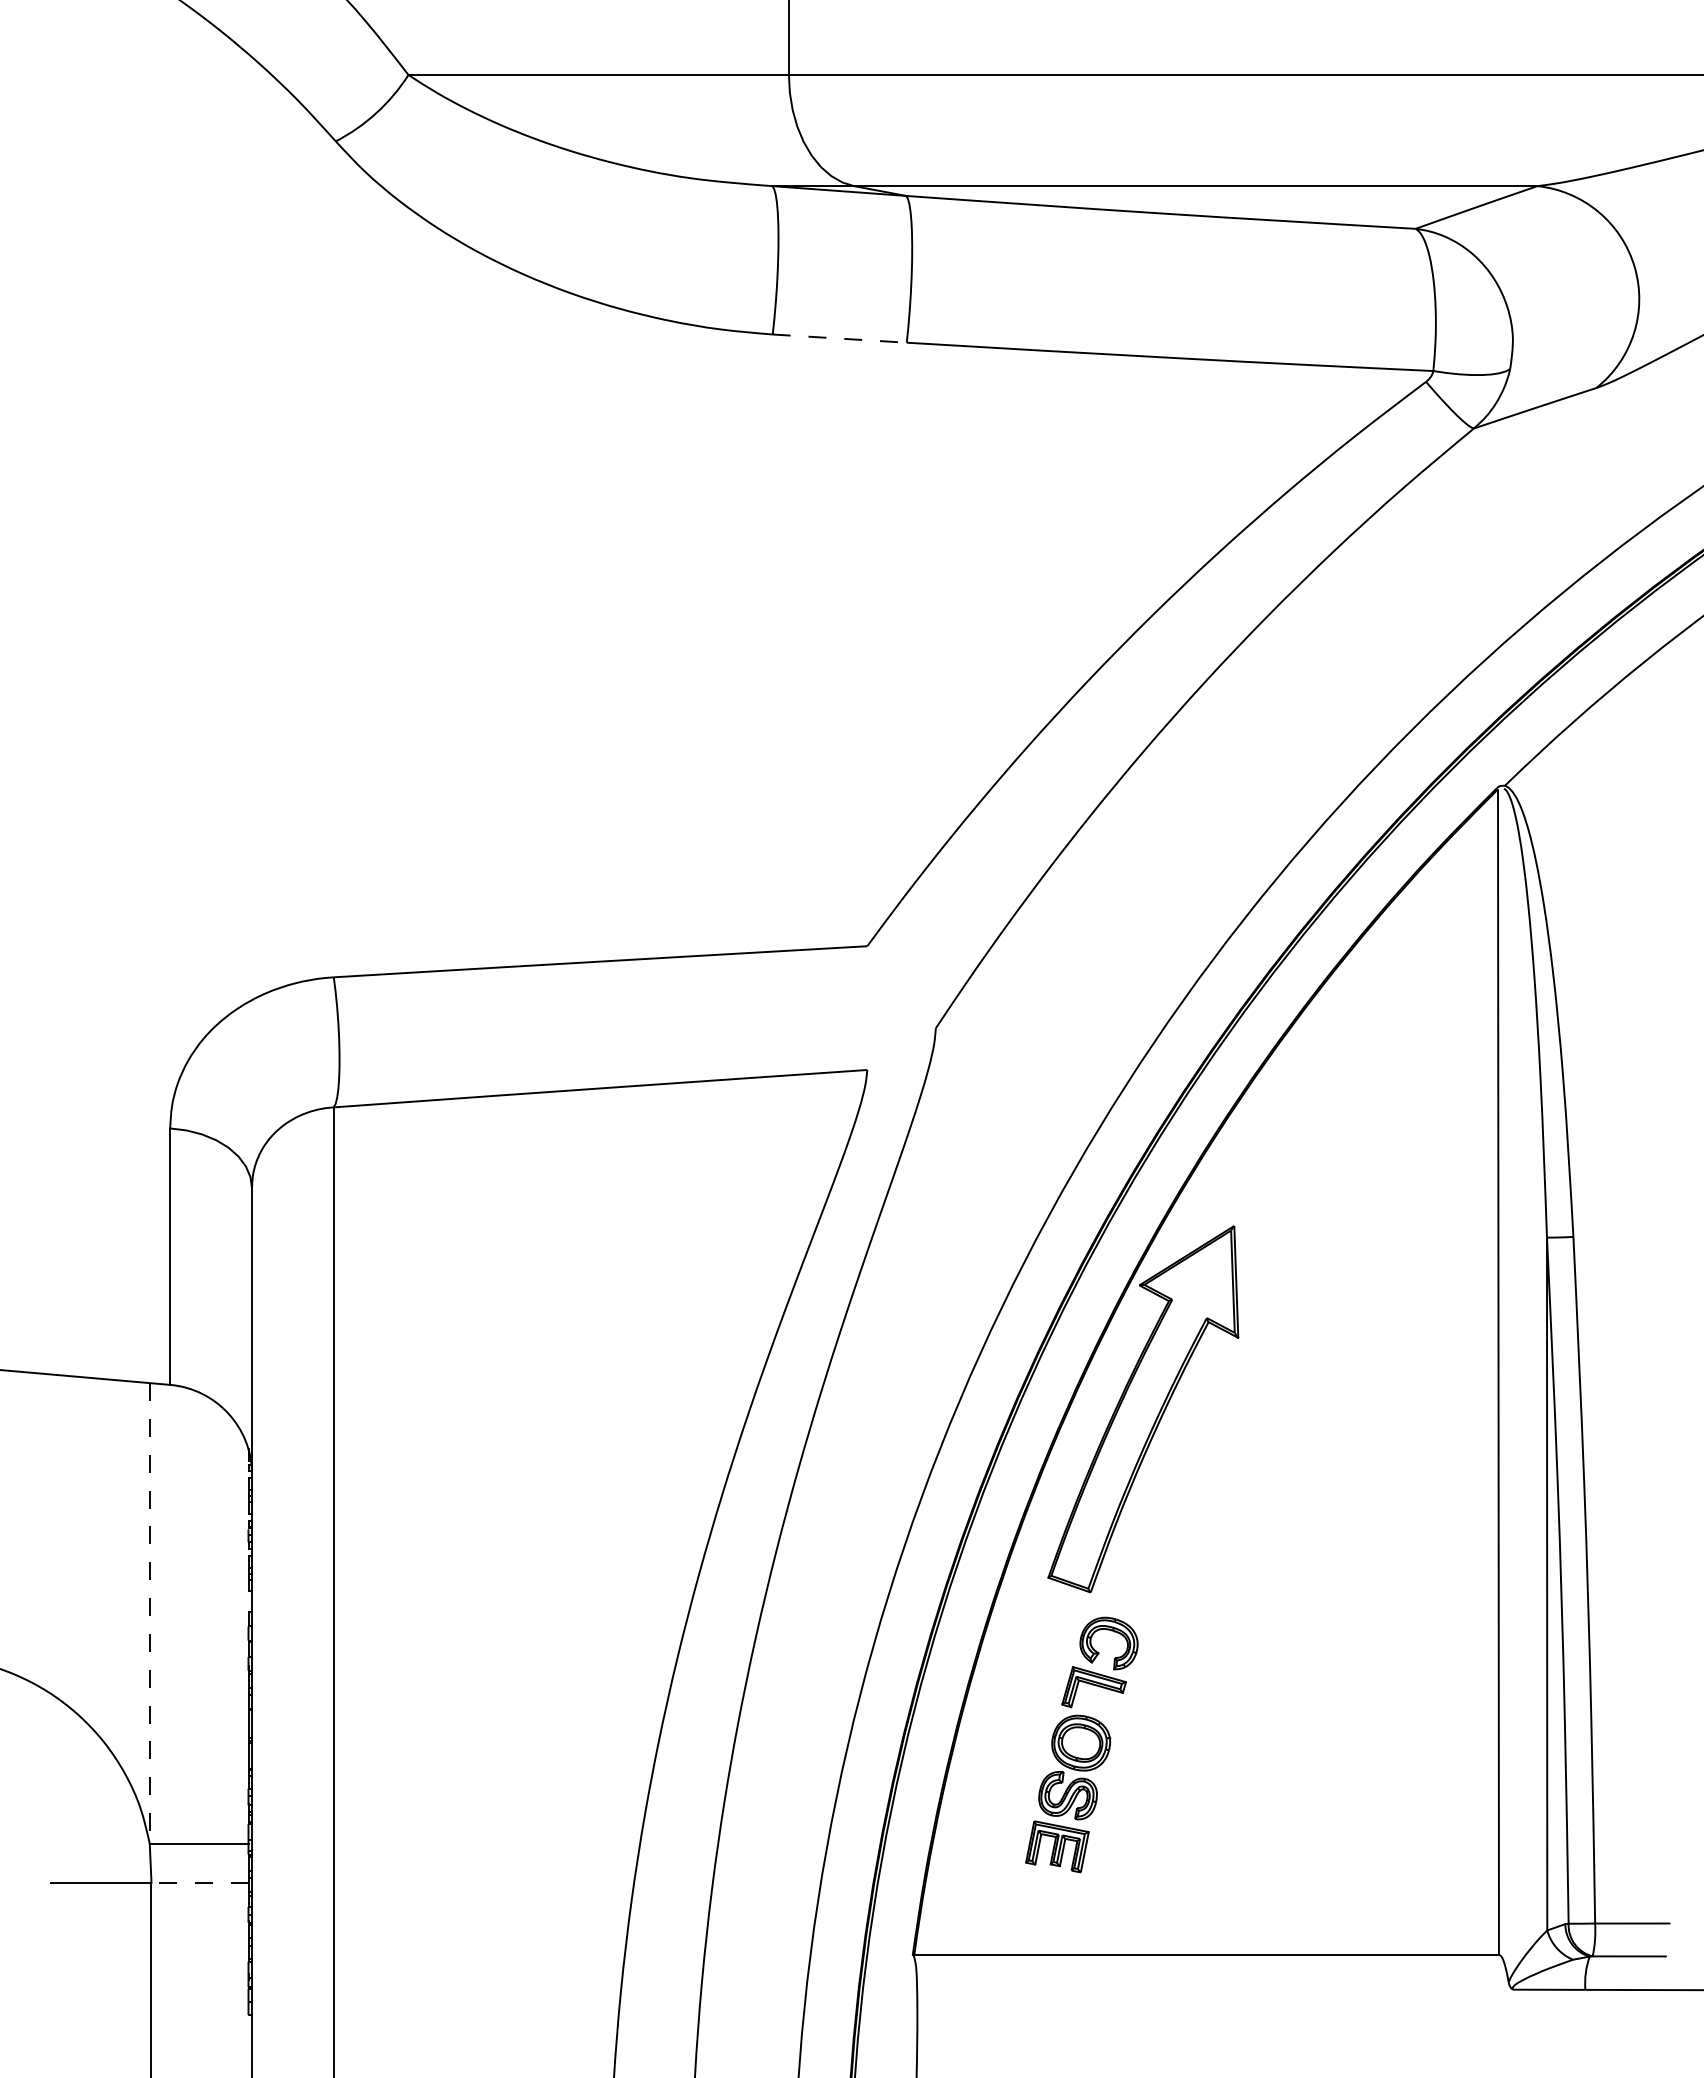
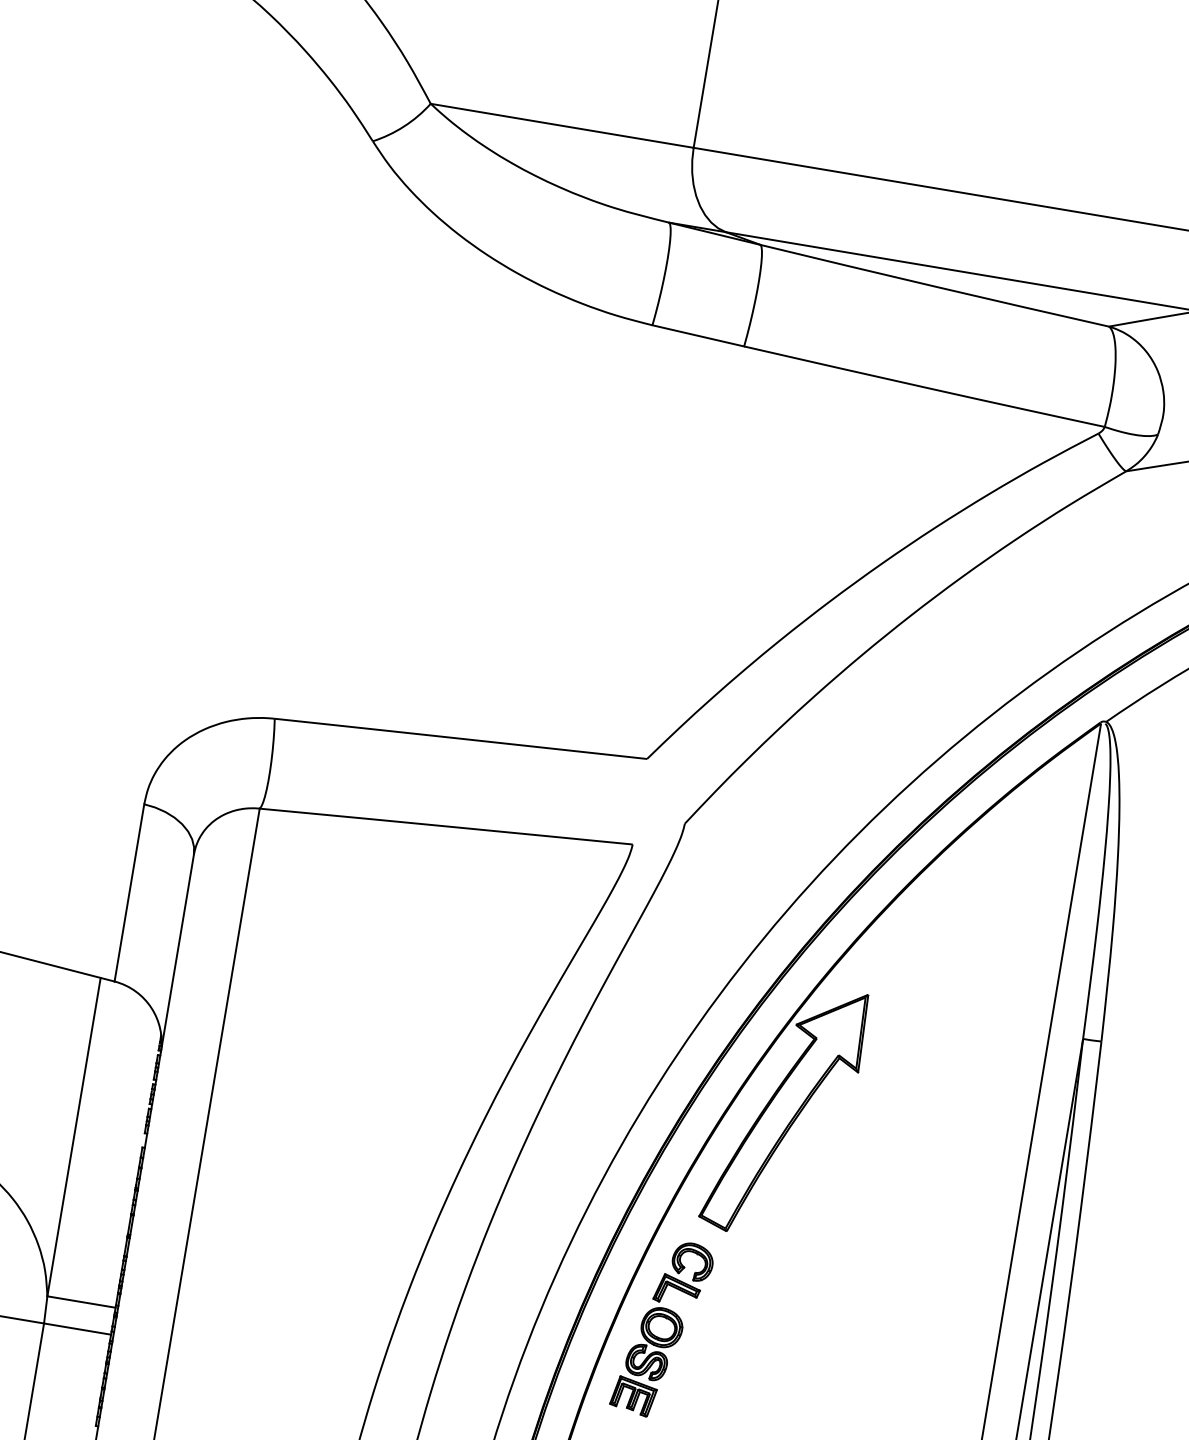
line: (840, 338) -> (698, 335), dashed -> solid
line: (149, 1613) -> (73, 1137), dashed -> solid
part: (1081, 1744) -> (662, 1328), moved
line: (199, 1882) -> (77, 1328), dashed -> solid

